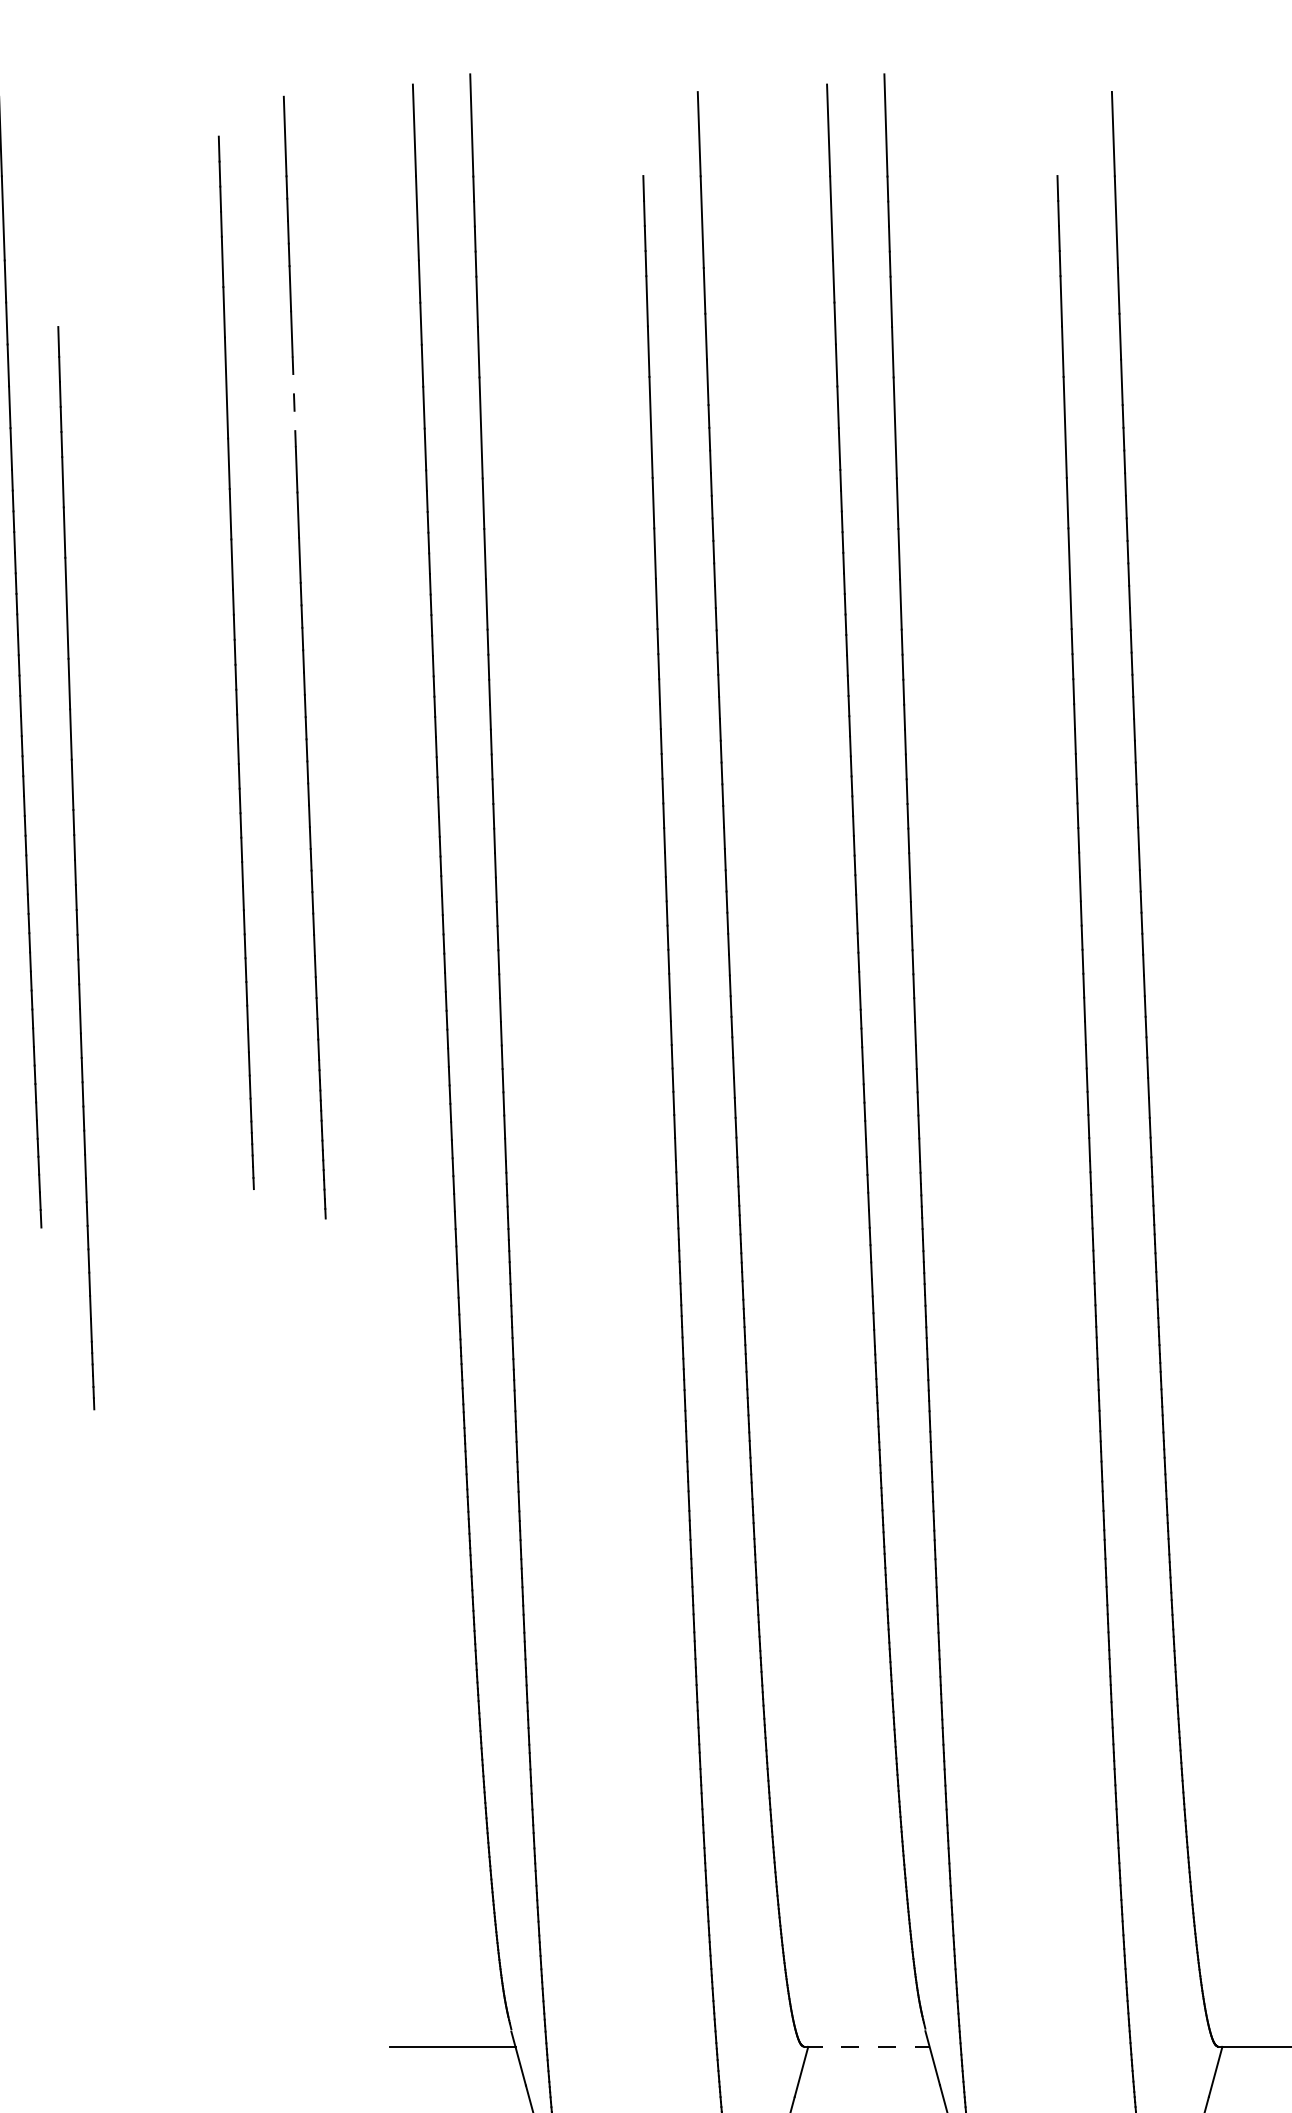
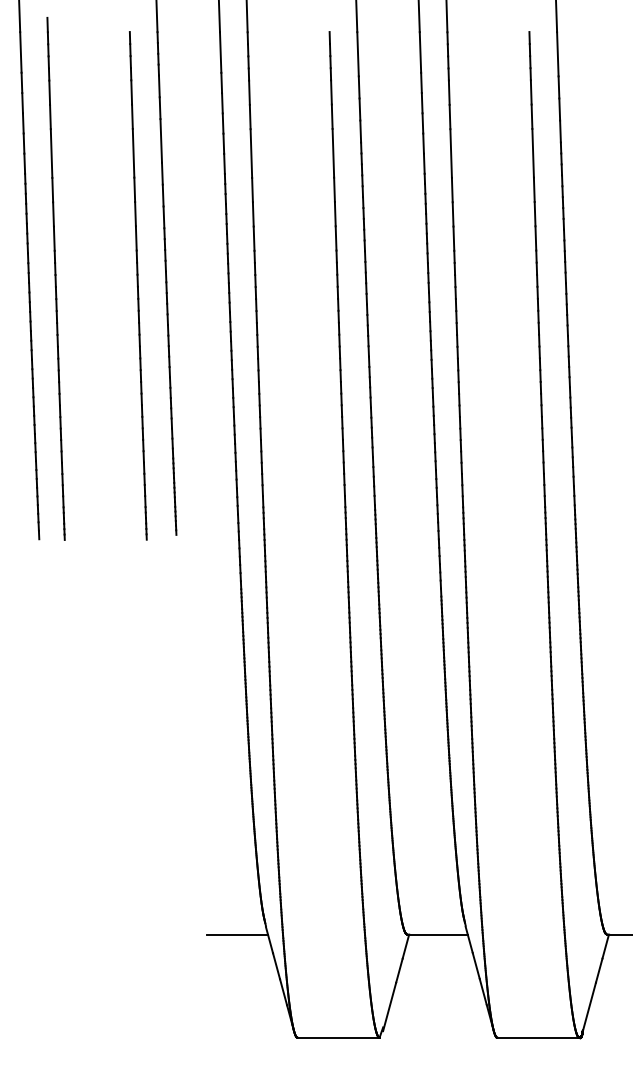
line: (294, 400) -> (161, 140), dashed -> solid
line: (236, 662) -> (138, 285), moved
line: (75, 867) -> (55, 278), moved
line: (868, 2046) -> (438, 934), dashed -> solid

